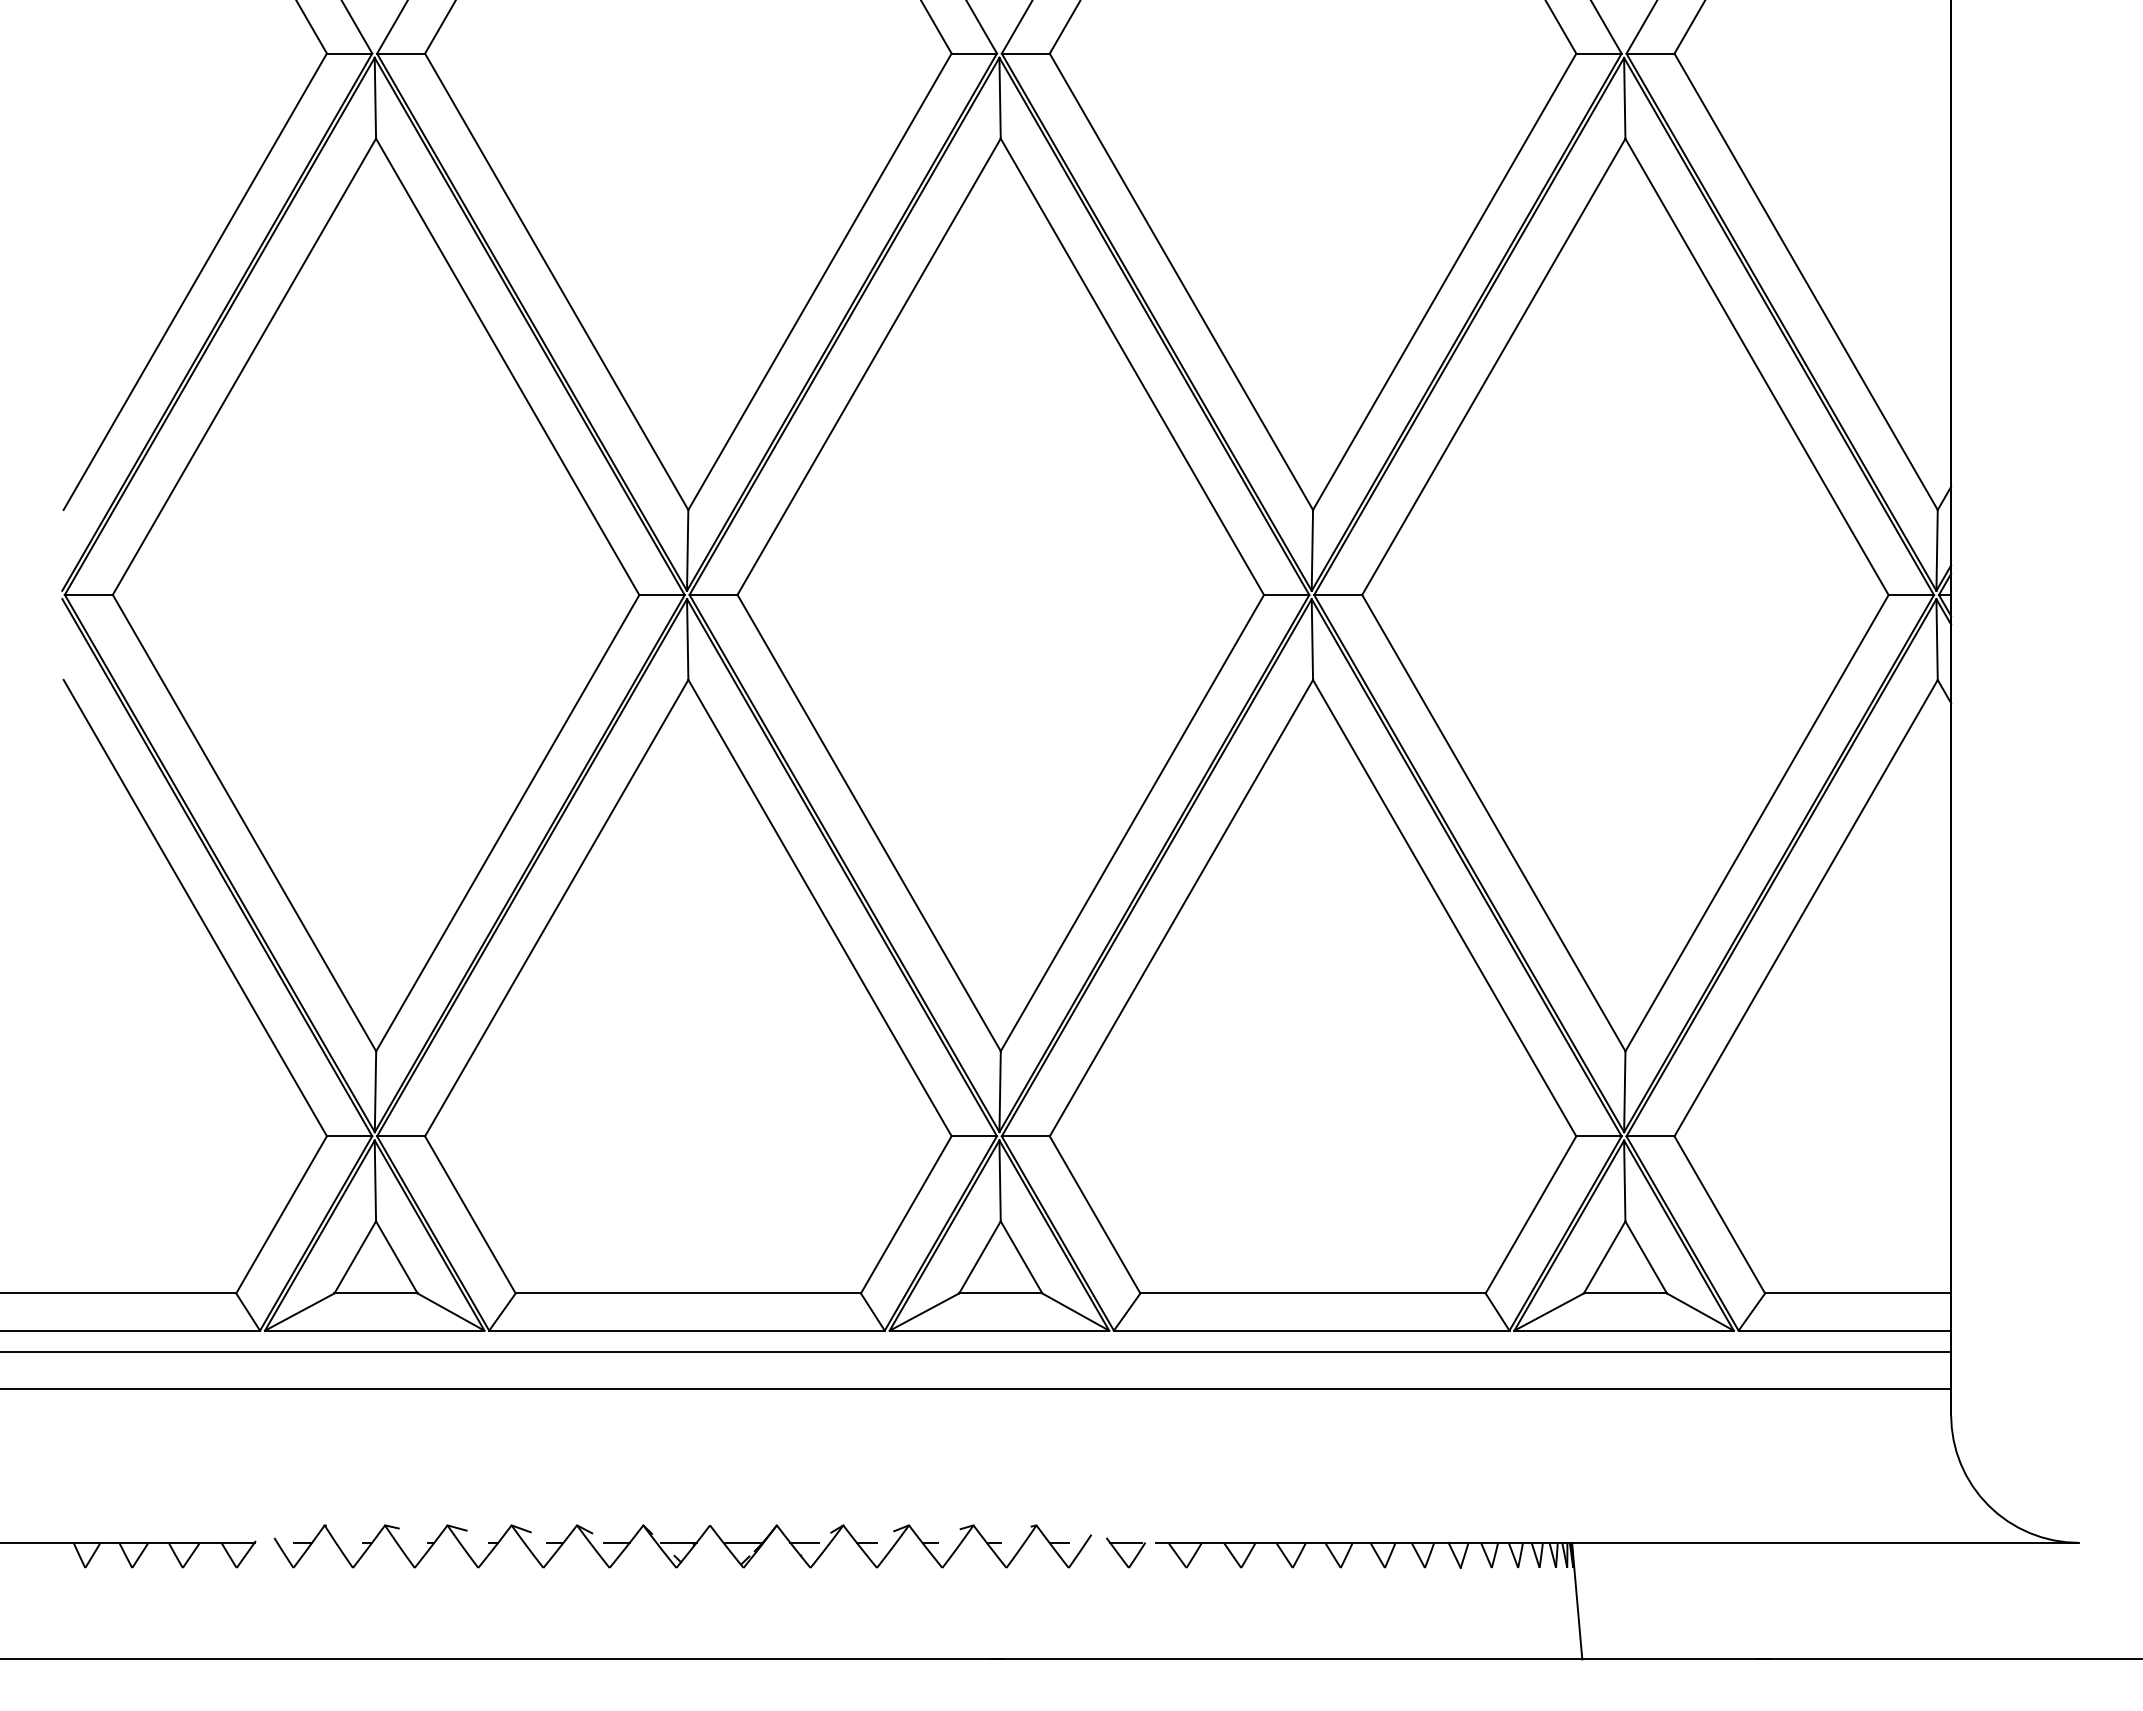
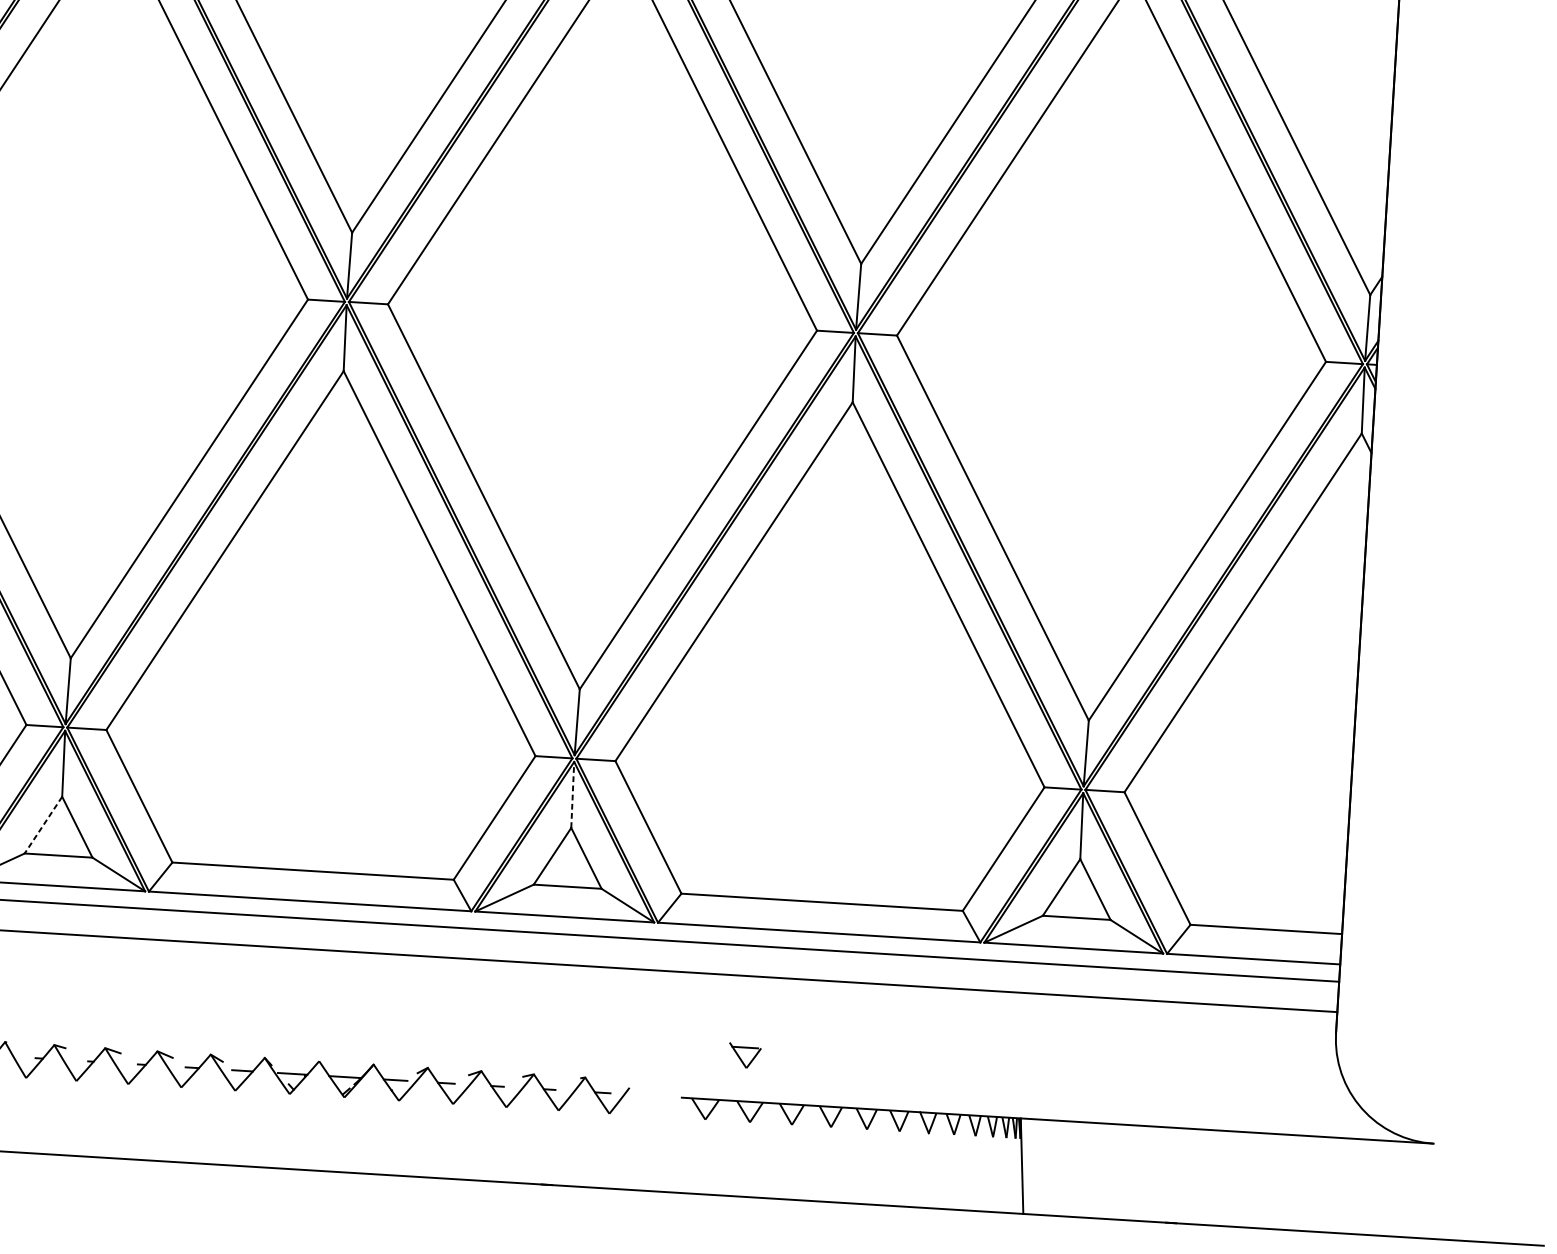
line: (1000, 1180) -> (573, 794), solid -> dashed
line: (355, 1257) -> (43, 825), solid -> dashed
part: (1125, 1552) -> (744, 1055), moved

